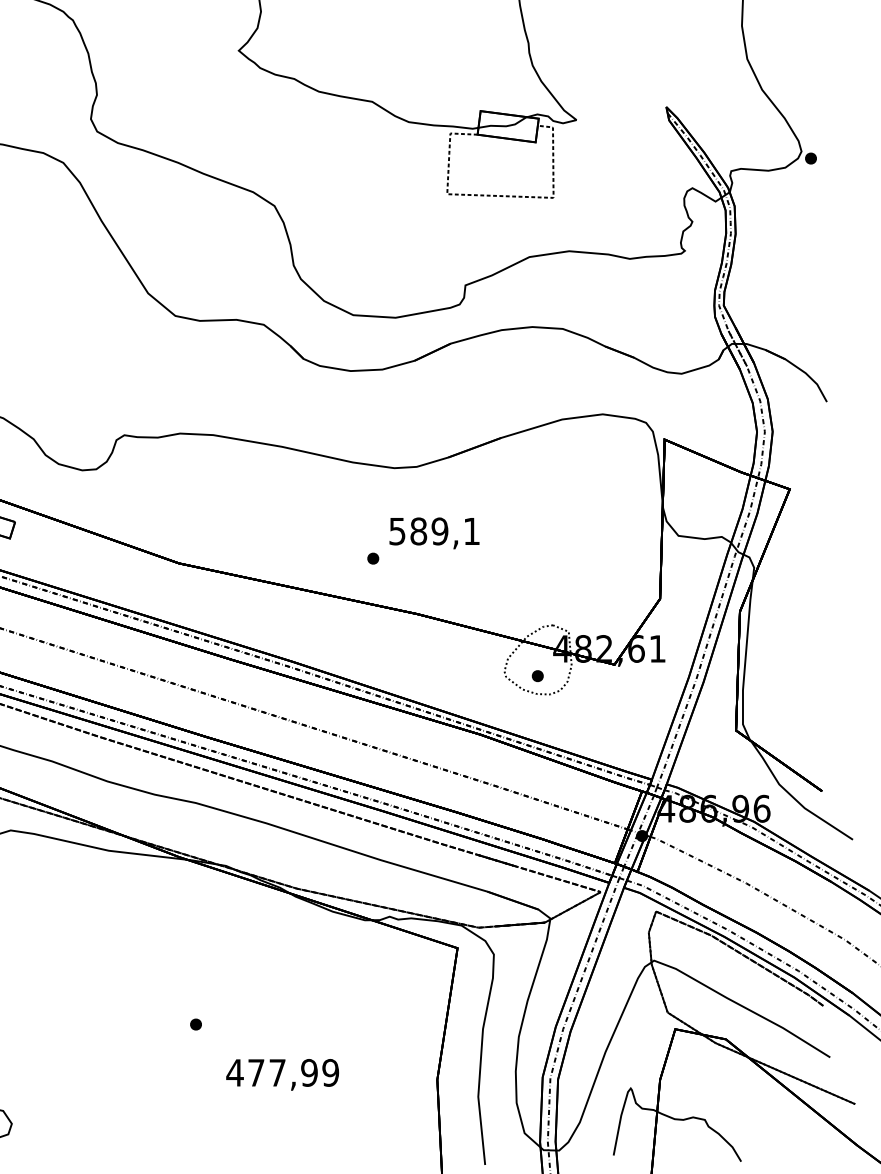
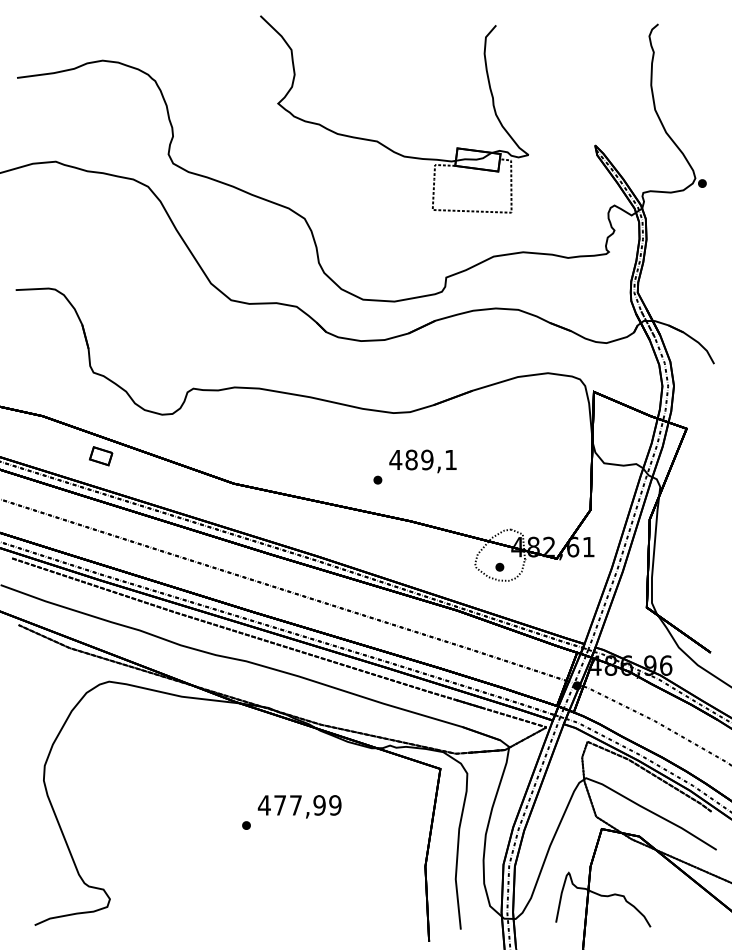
text: (397, 532) -> (395, 460), 589,1 -> 489,1
text: (282, 1074) -> (299, 806), moved

